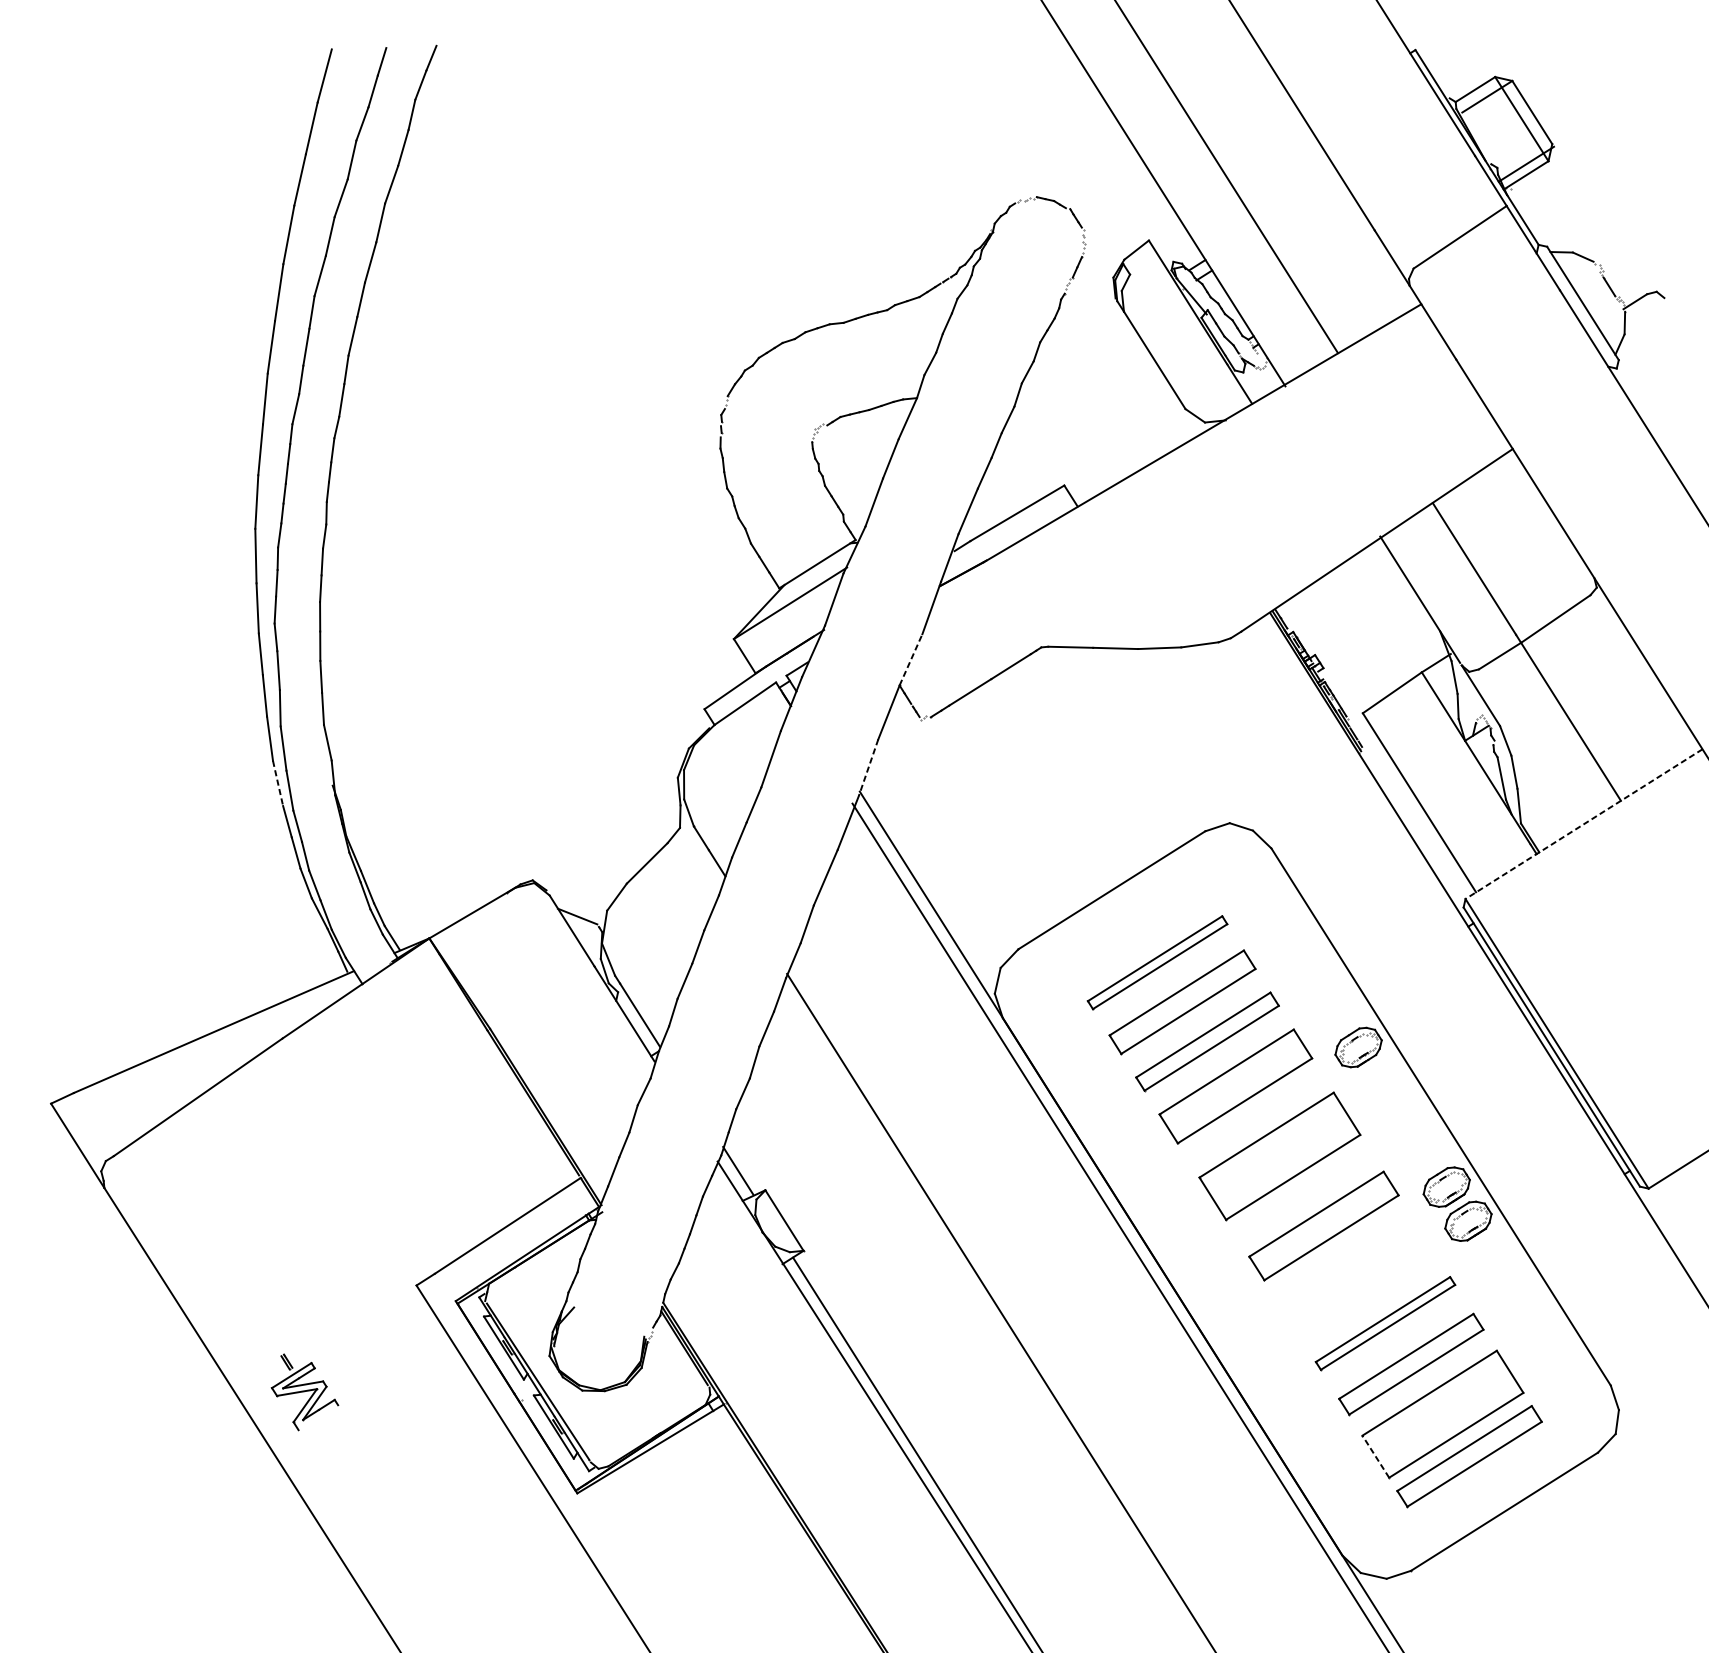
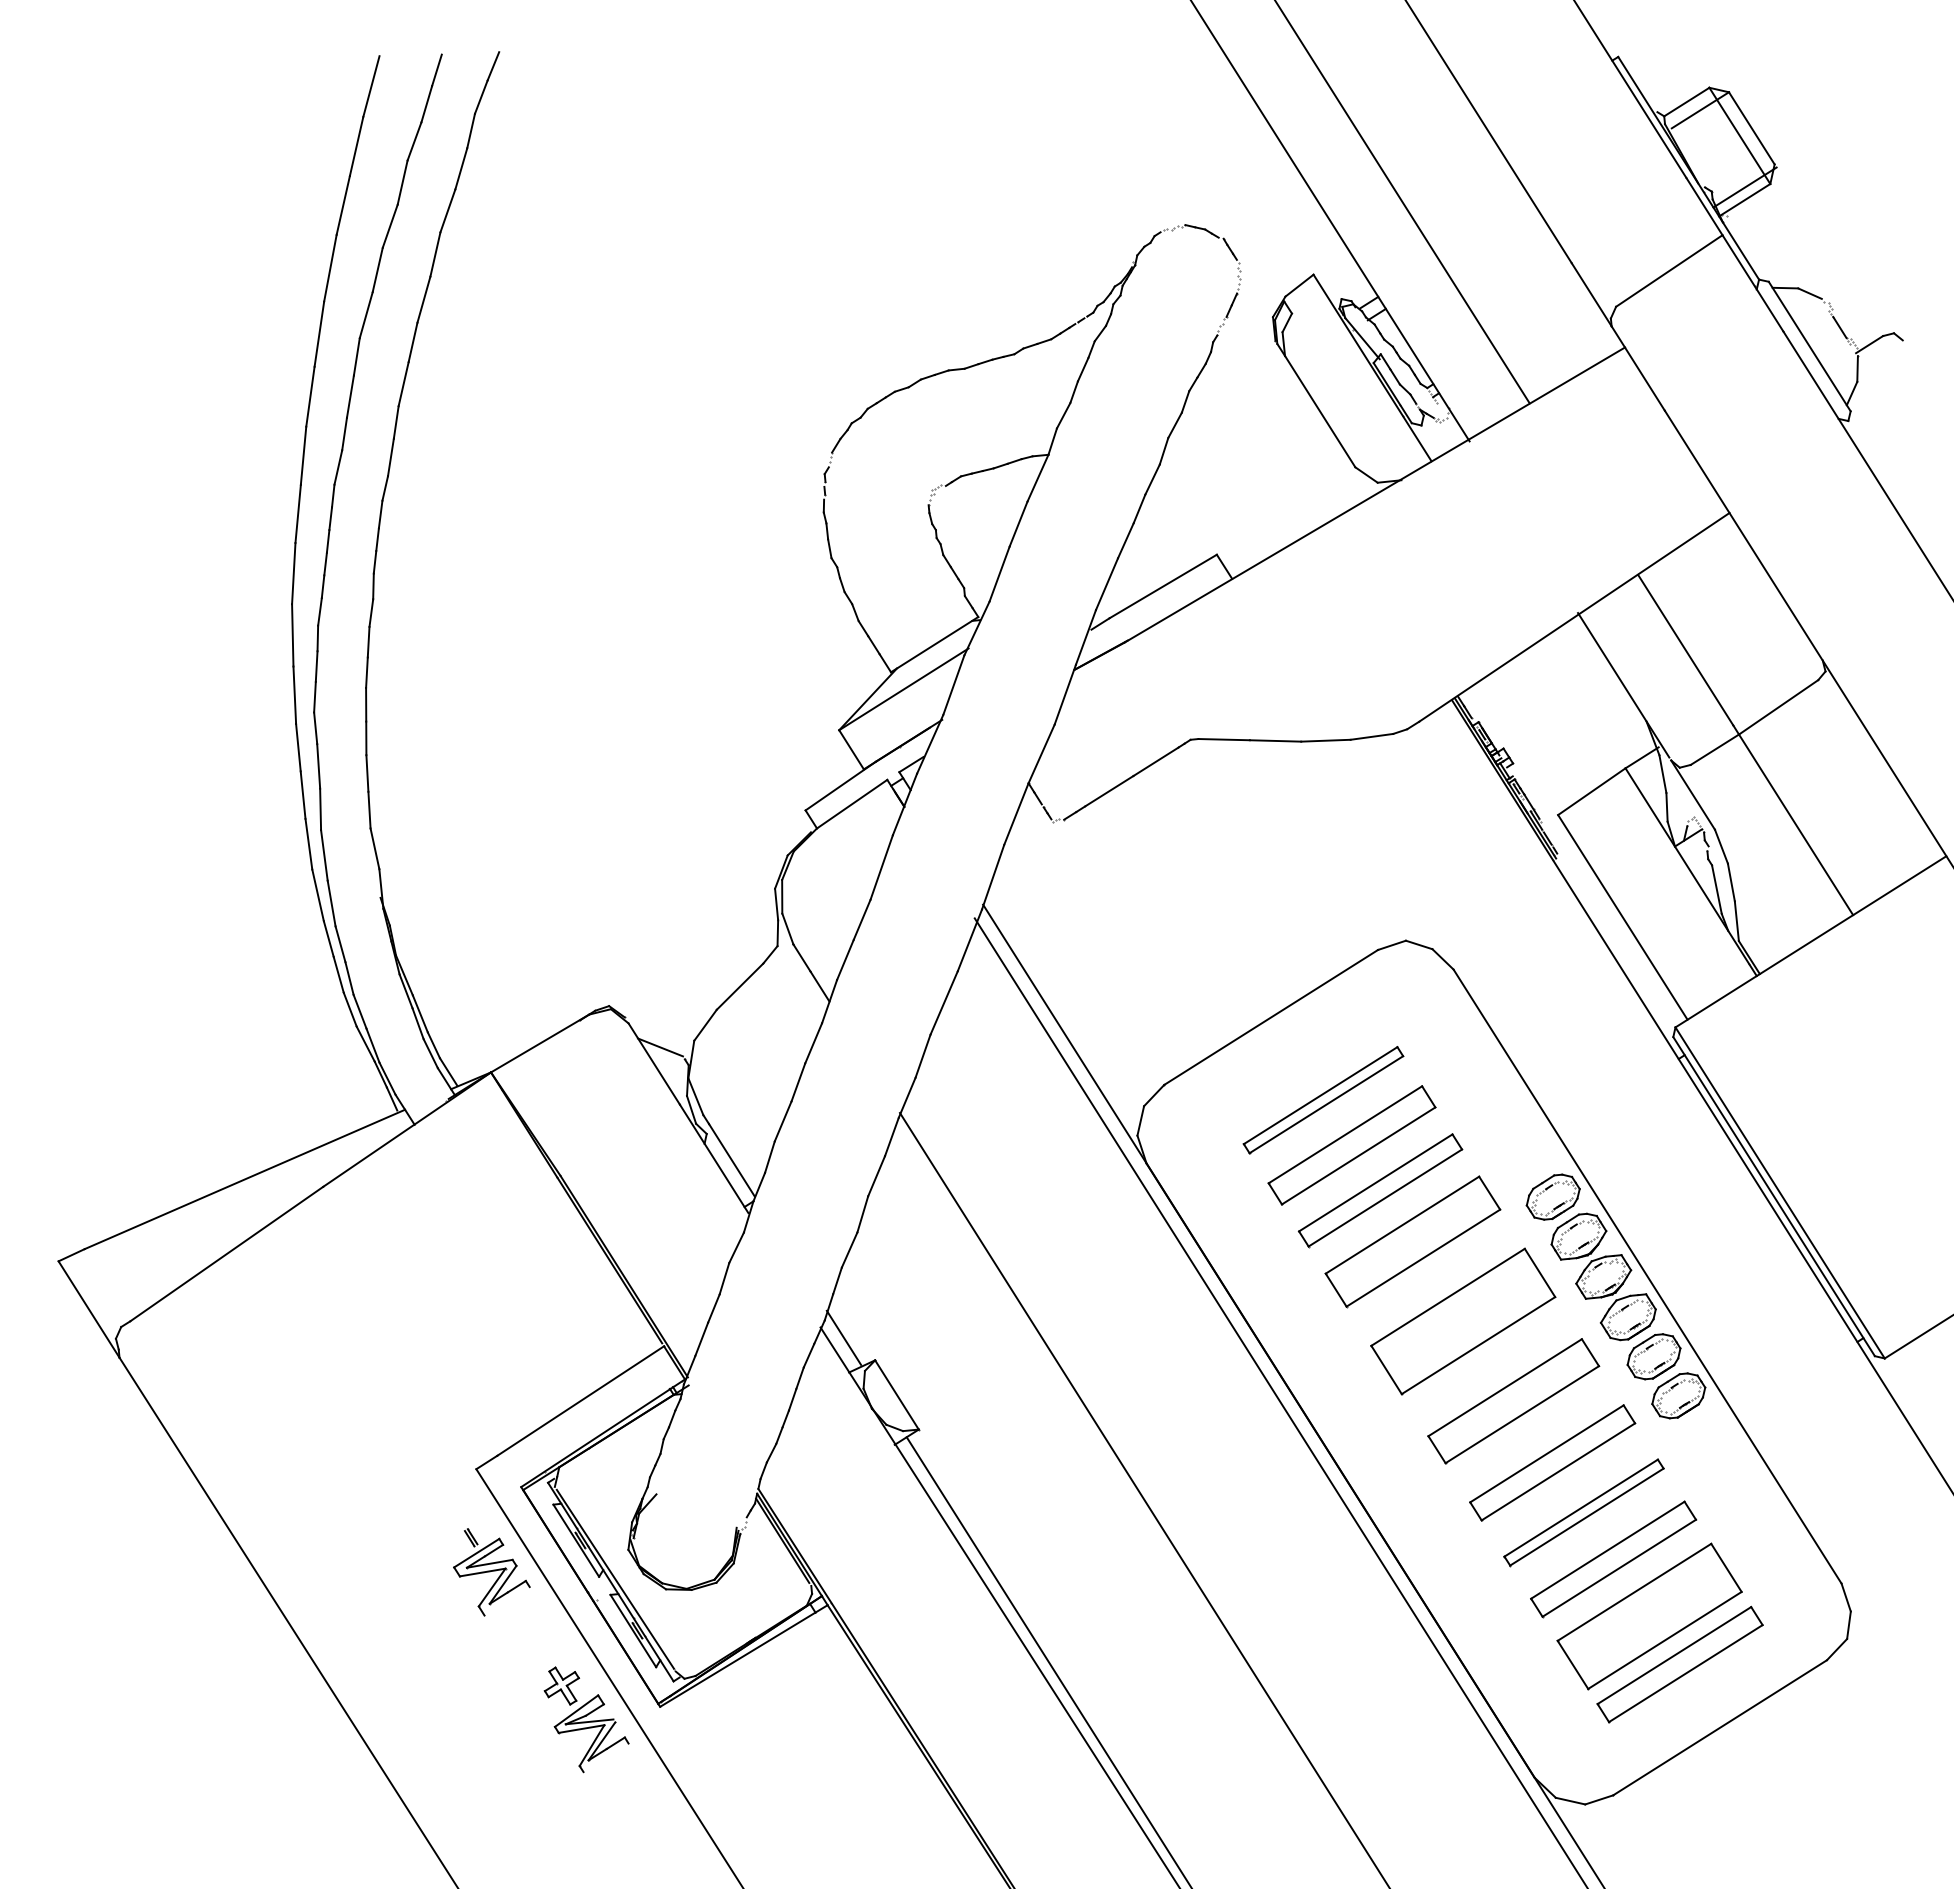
line: (910, 659) -> (1041, 753), dashed -> solid
line: (868, 767) -> (992, 877), dashed -> solid
line: (278, 783) -> (318, 895), dashed -> solid
line: (1583, 824) -> (1810, 942), dashed -> solid
part: (1402, 1116) -> (1603, 1276), added
part: (1357, 1279) -> (1552, 1462), added
part: (304, 1392) -> (491, 1572), moved
line: (1375, 1456) -> (1572, 1664), dashed -> solid
part: (512, 1504) -> (586, 1719), added

